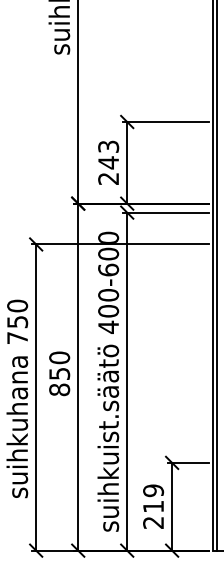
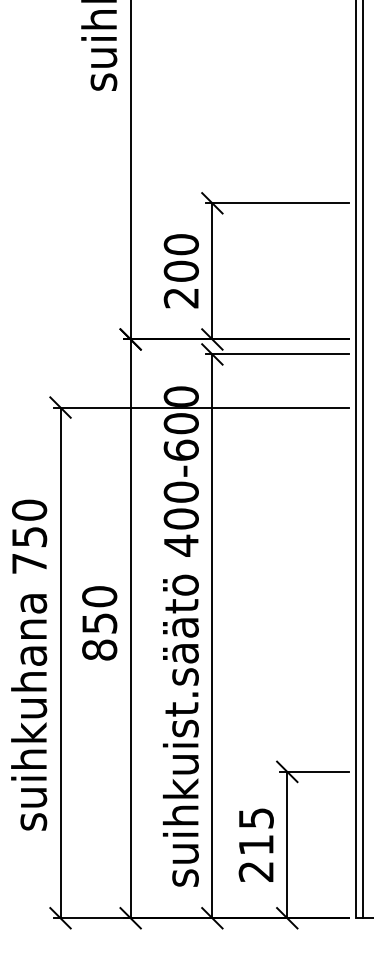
text: (108, 154) -> (181, 257), 243 -> 200
text: (153, 490) -> (256, 817), 219 -> 215

